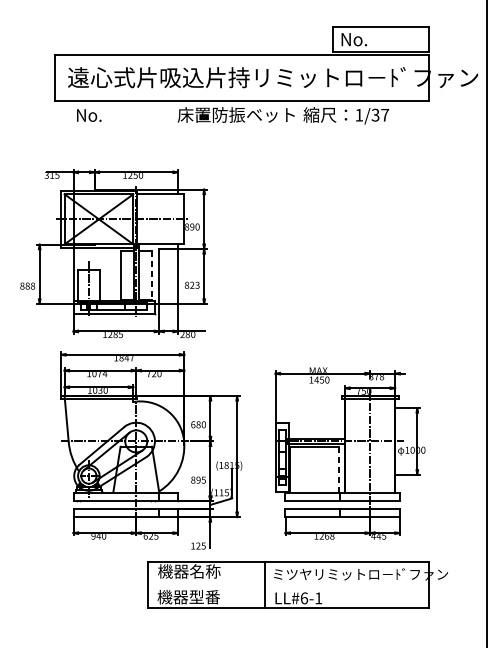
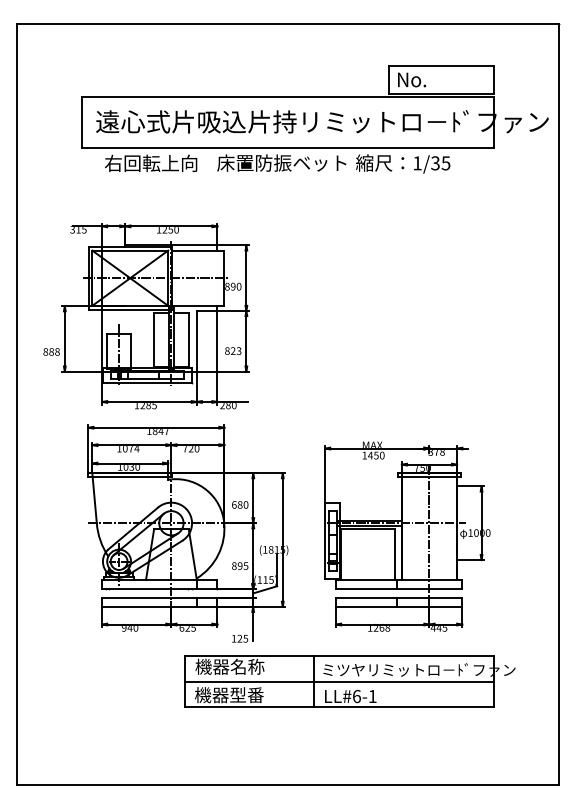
text: (117, 115) -> (150, 163), No. -> 右回転上向
text: (384, 115) -> (445, 163), 1/37 -> 1/35
line: (151, 275) -> (188, 340), dashed -> solid
line: (338, 470) -> (394, 555), dashed -> solid
line: (288, 584) -> (339, 681), added

